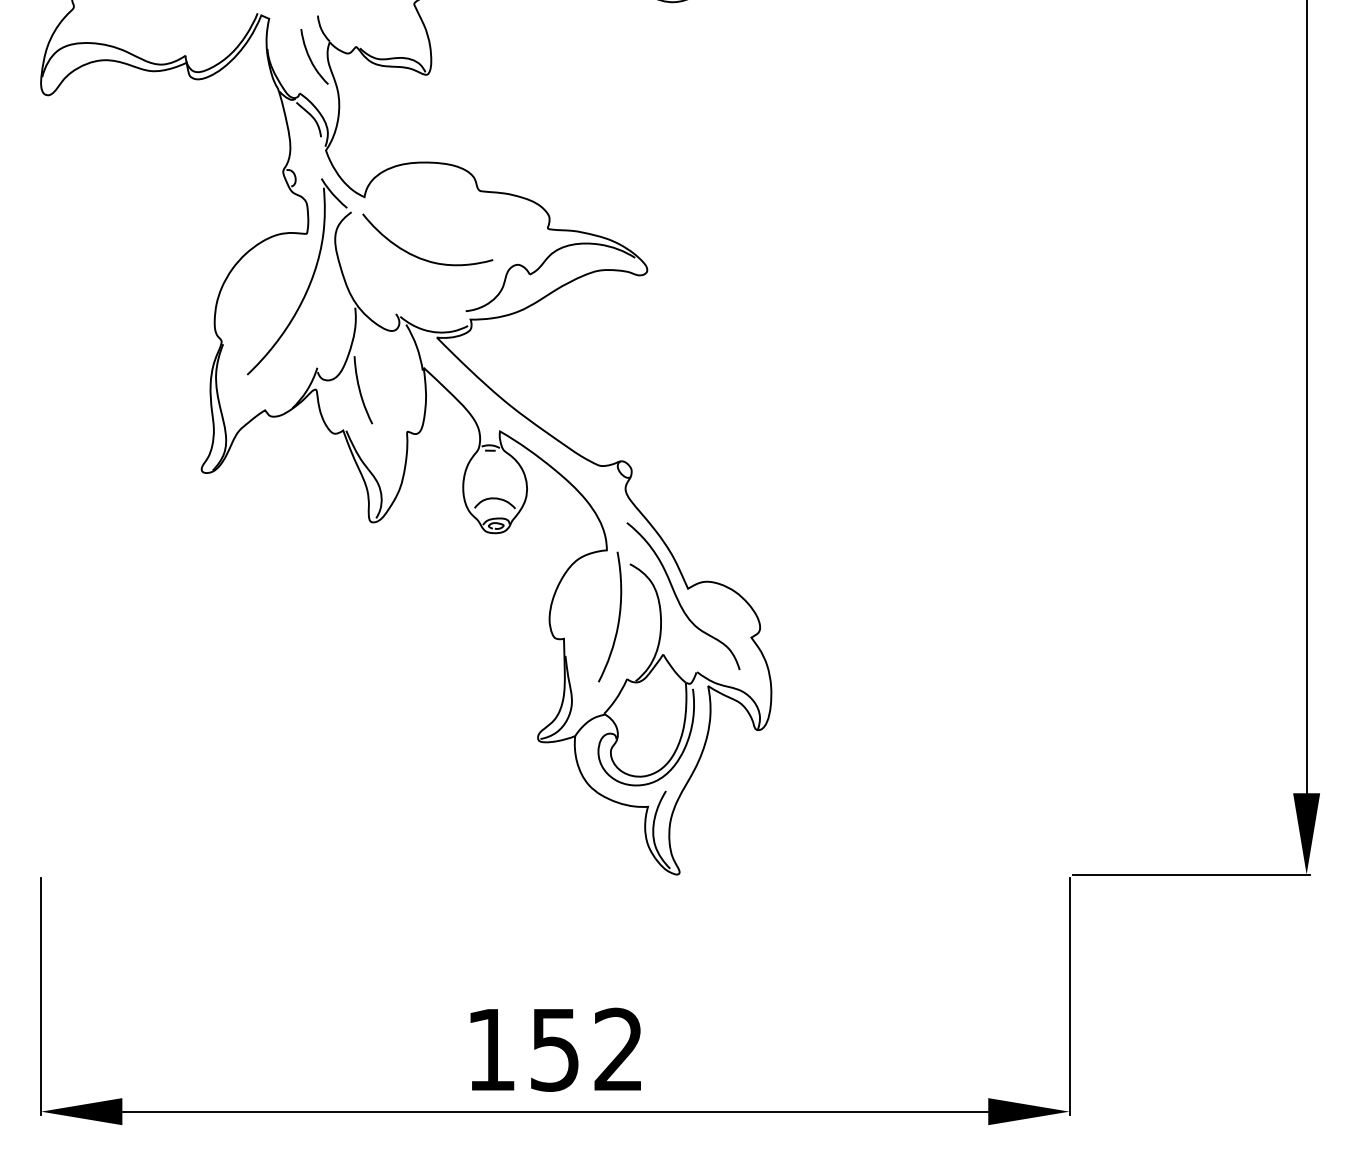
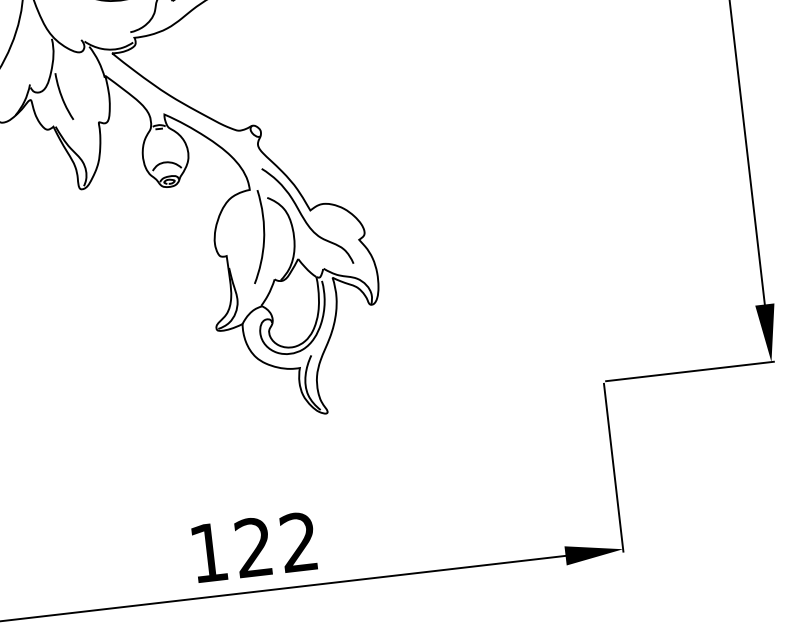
text: (554, 1049) -> (253, 547), 152 -> 122

